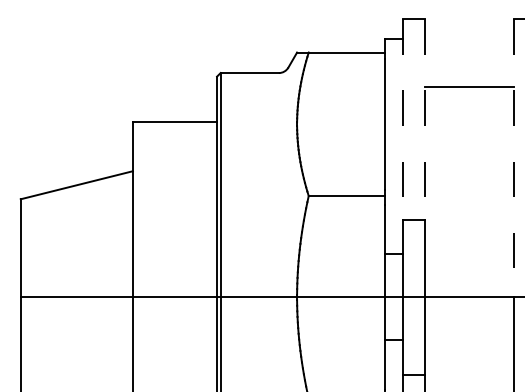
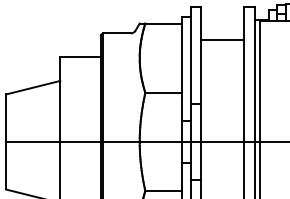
line: (404, 120) -> (191, 56), dashed -> solid
line: (424, 120) -> (201, 56), dashed -> solid
line: (513, 160) -> (244, 75), dashed -> solid

